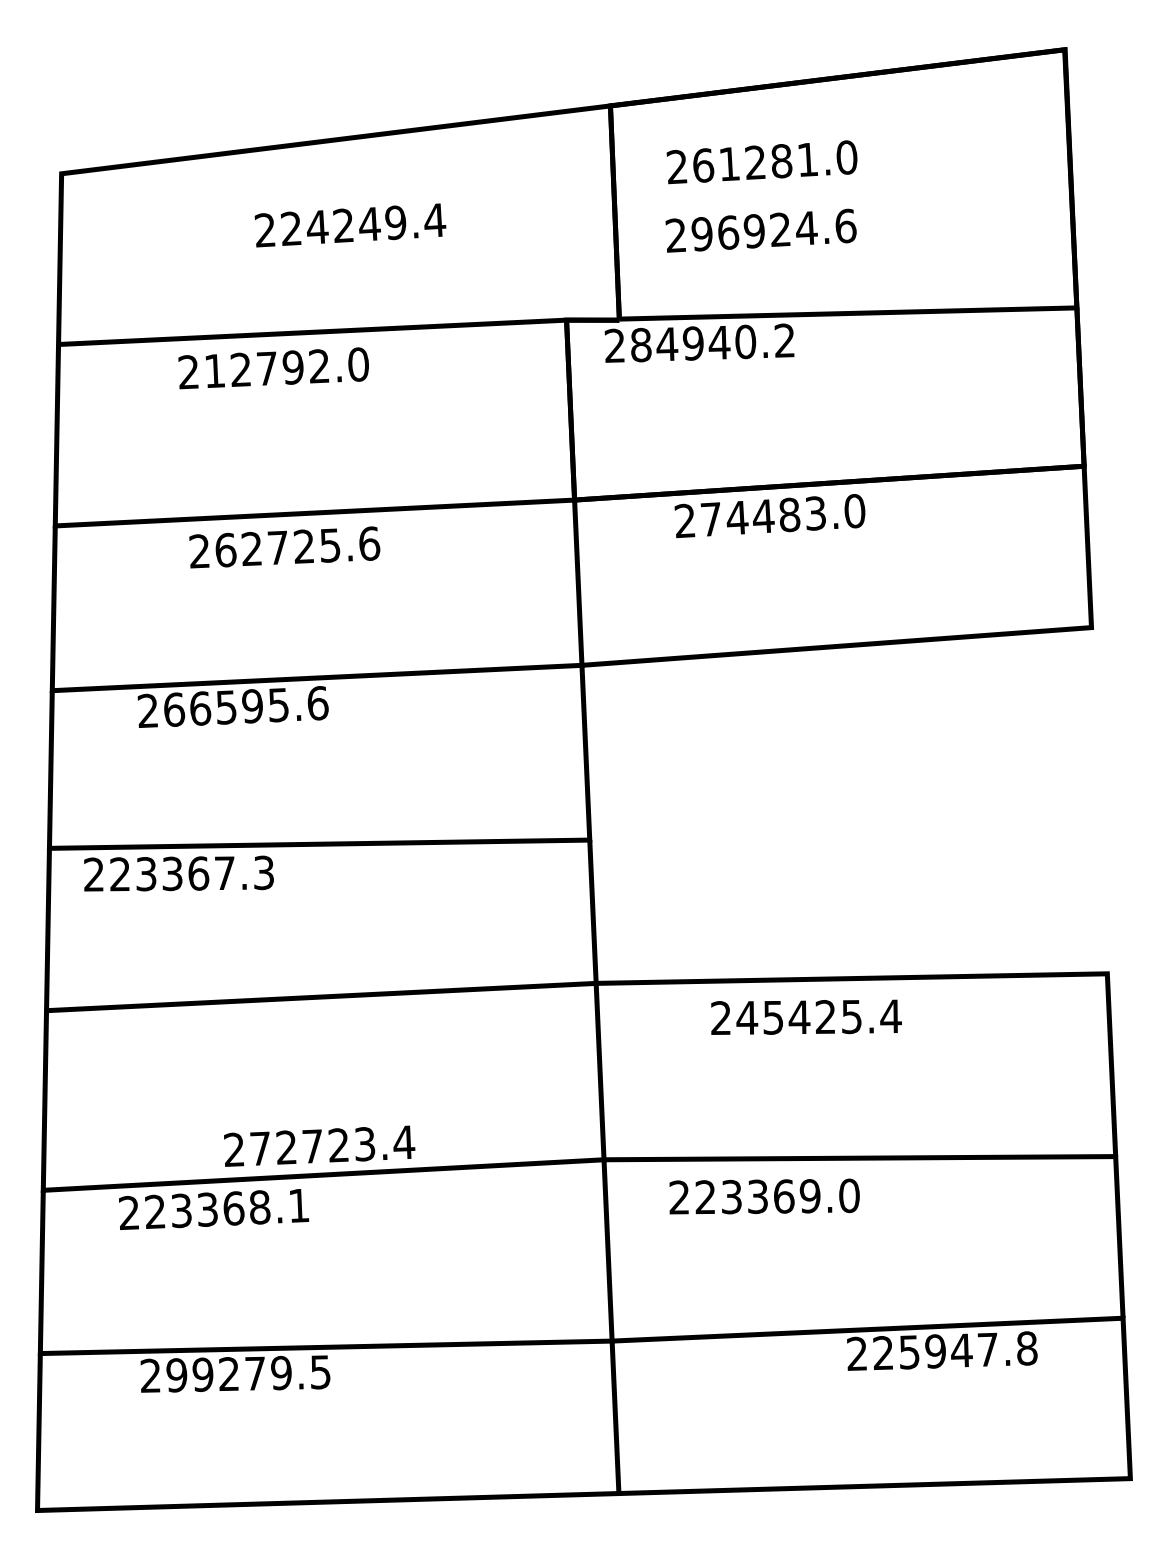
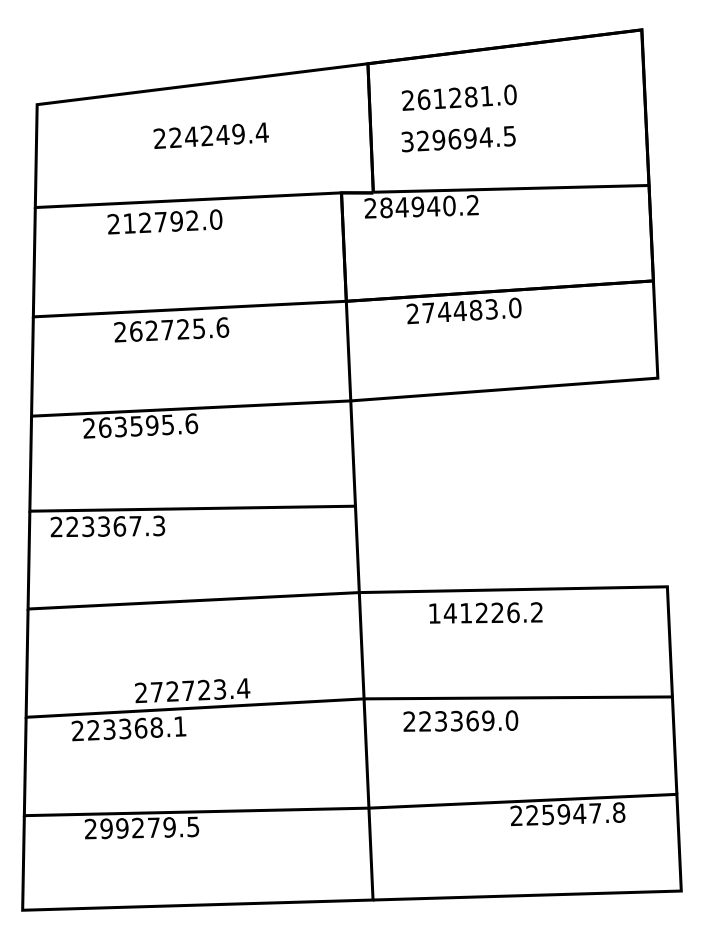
text: (760, 229) -> (458, 138), 296924.6 -> 329694.5
text: (199, 707) -> (120, 426), 266595.6 -> 263595.6
text: (805, 1016) -> (485, 612), 245425.4 -> 141226.2

